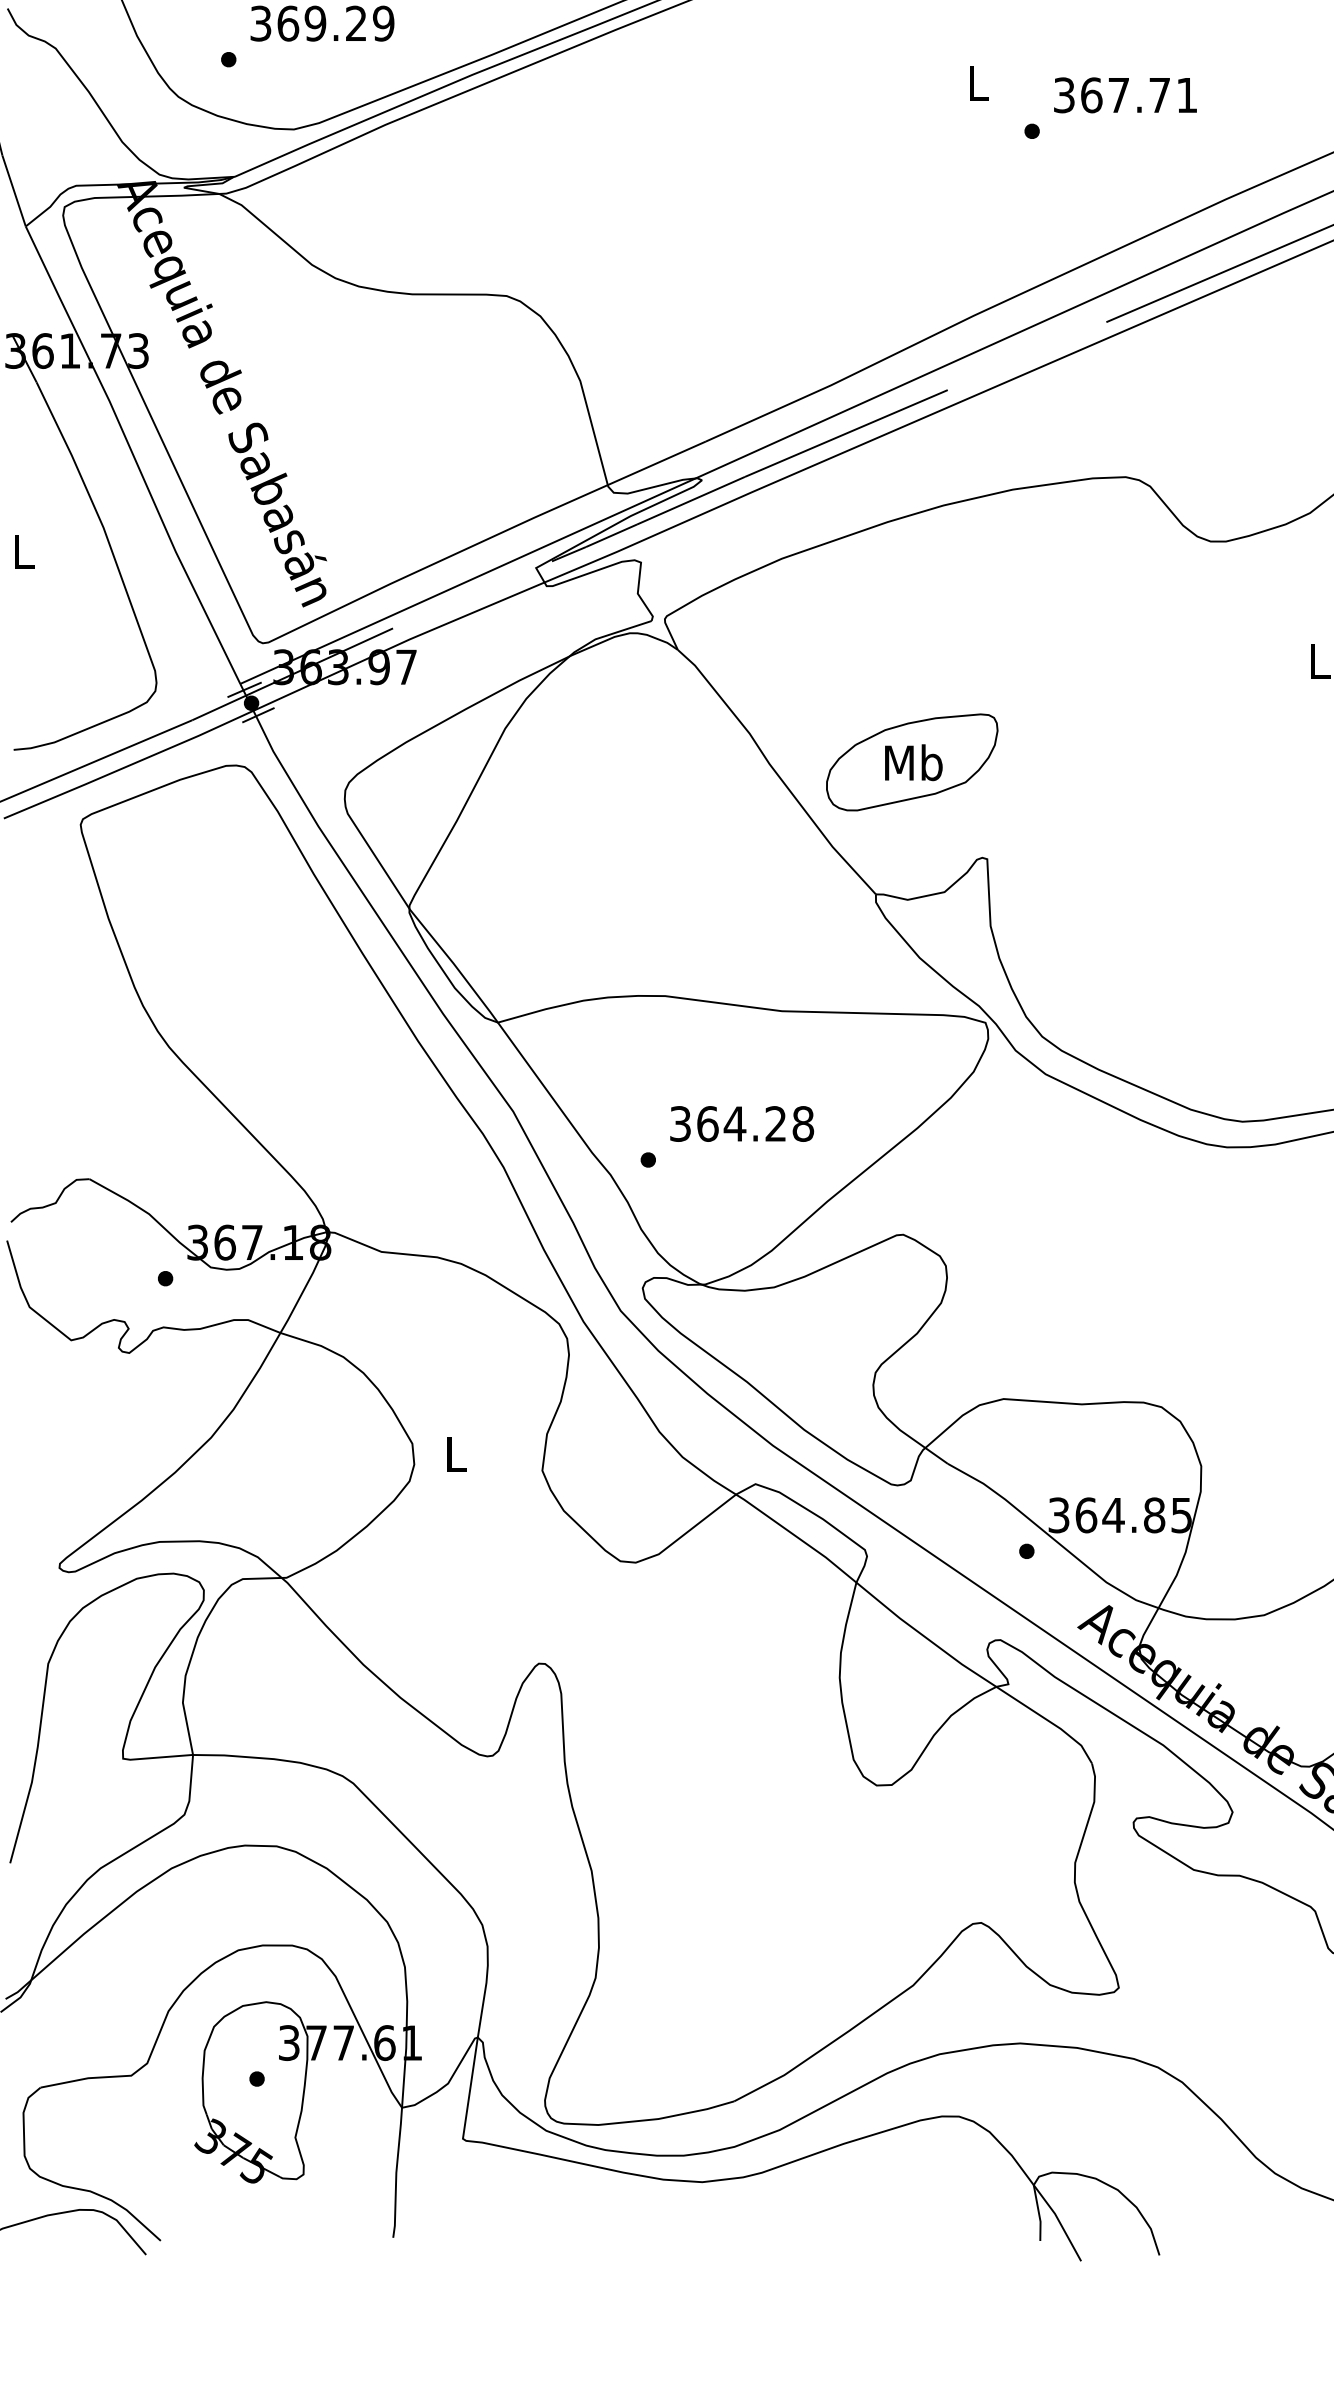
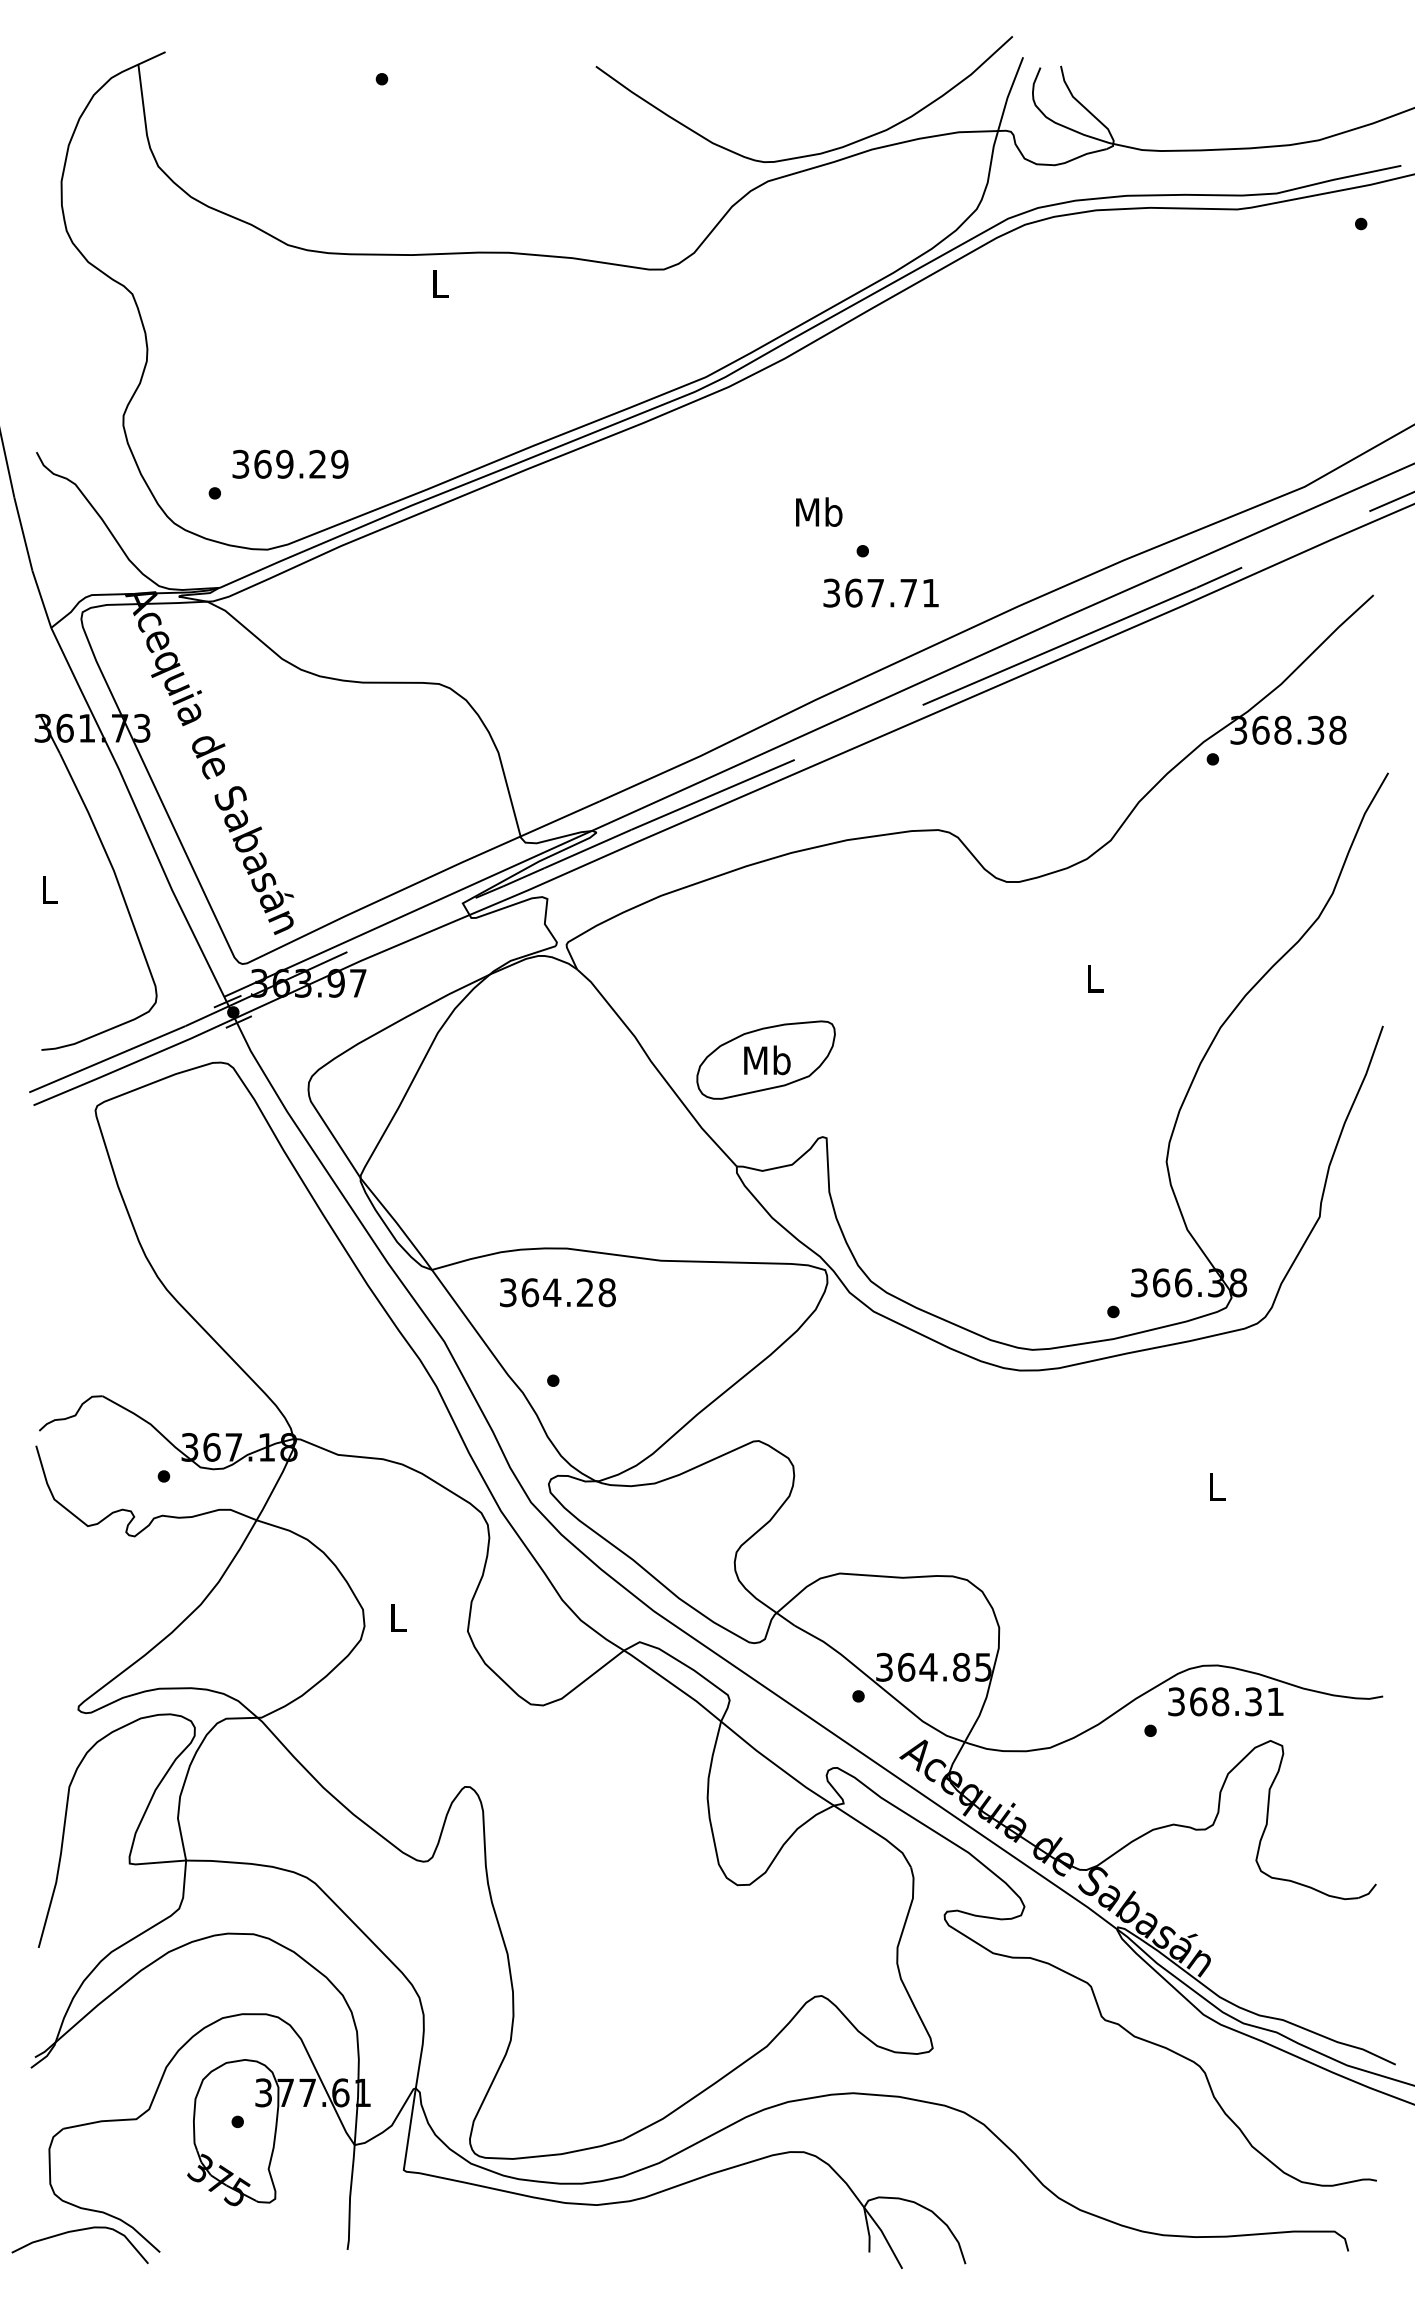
text: (978, 82) -> (819, 511), L -> Mb
text: (1124, 94) -> (880, 592), moved
text: (741, 1123) -> (557, 1292), moved

